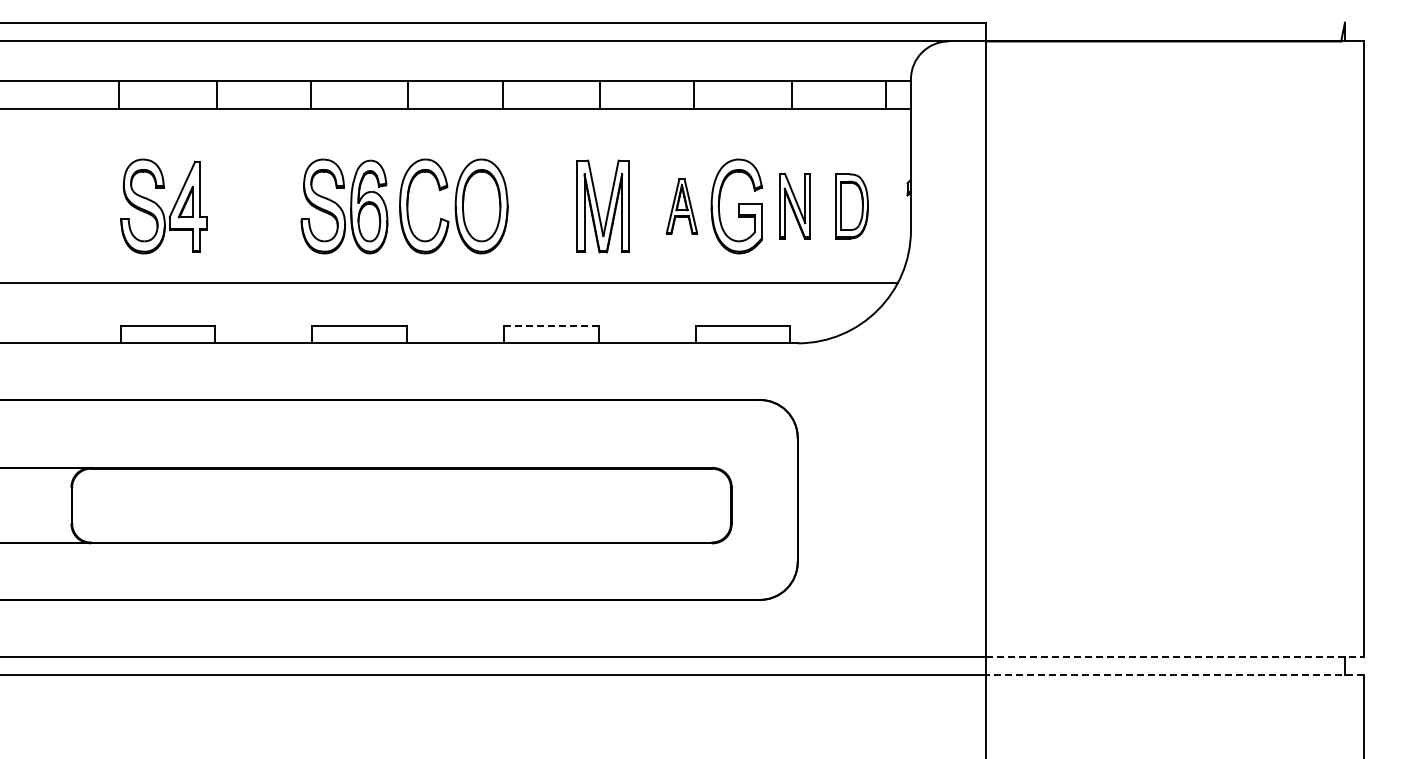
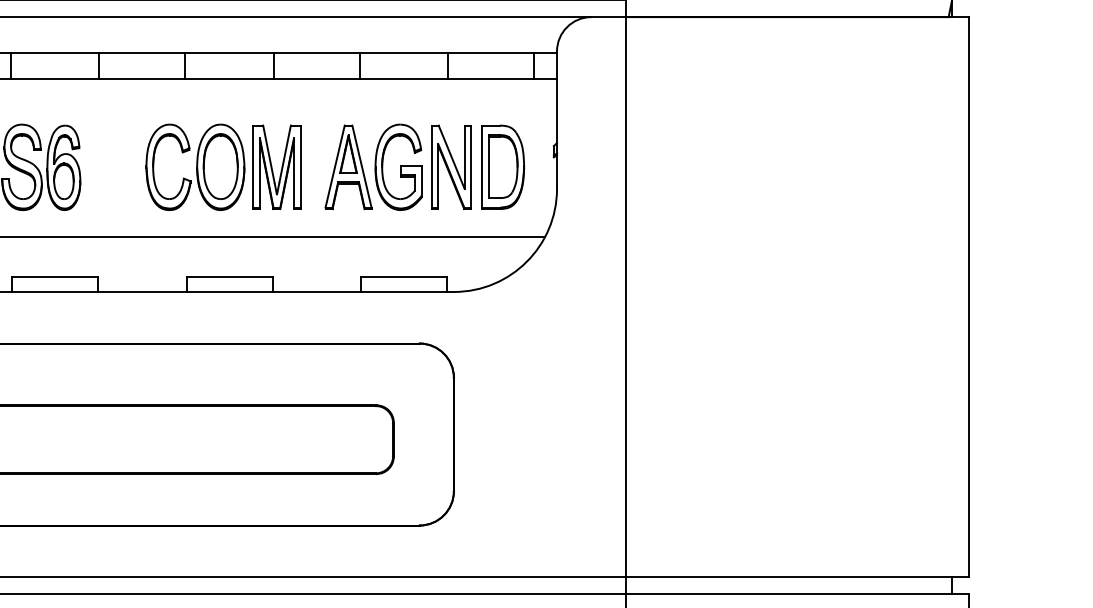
part: (453, 206) -> (195, 167), moved
part: (681, 206) -> (348, 167), size x1.67
part: (794, 206) -> (450, 167), size x1.43
part: (851, 206) -> (502, 167), size x1.43
line: (550, 326) -> (228, 276), dashed -> solid
line: (1175, 656) -> (797, 577), dashed -> solid
line: (1175, 675) -> (797, 594), dashed -> solid

